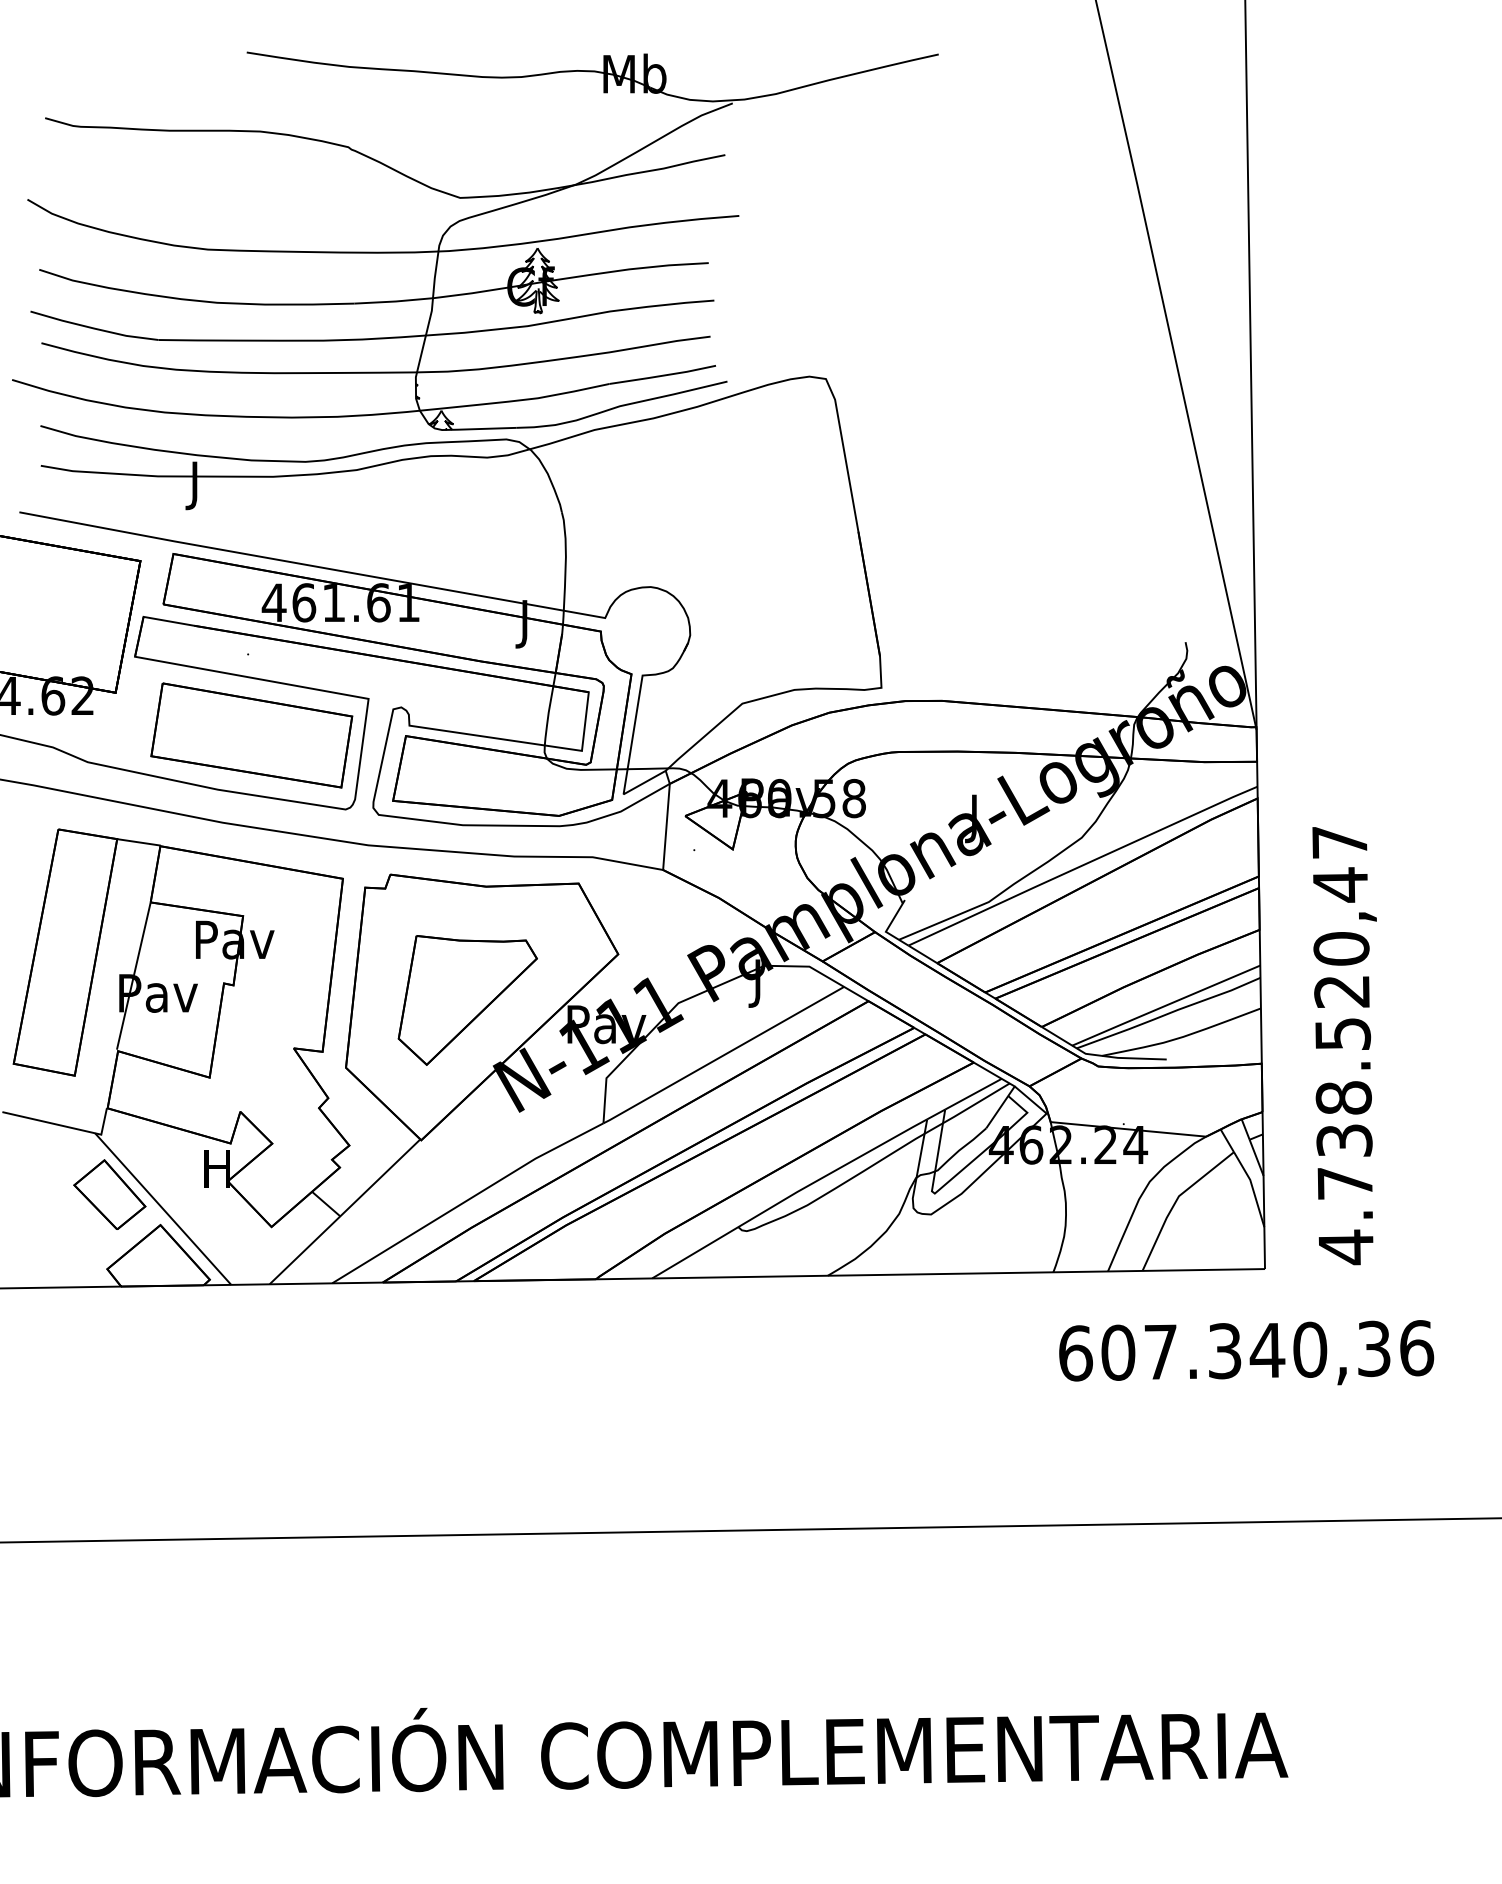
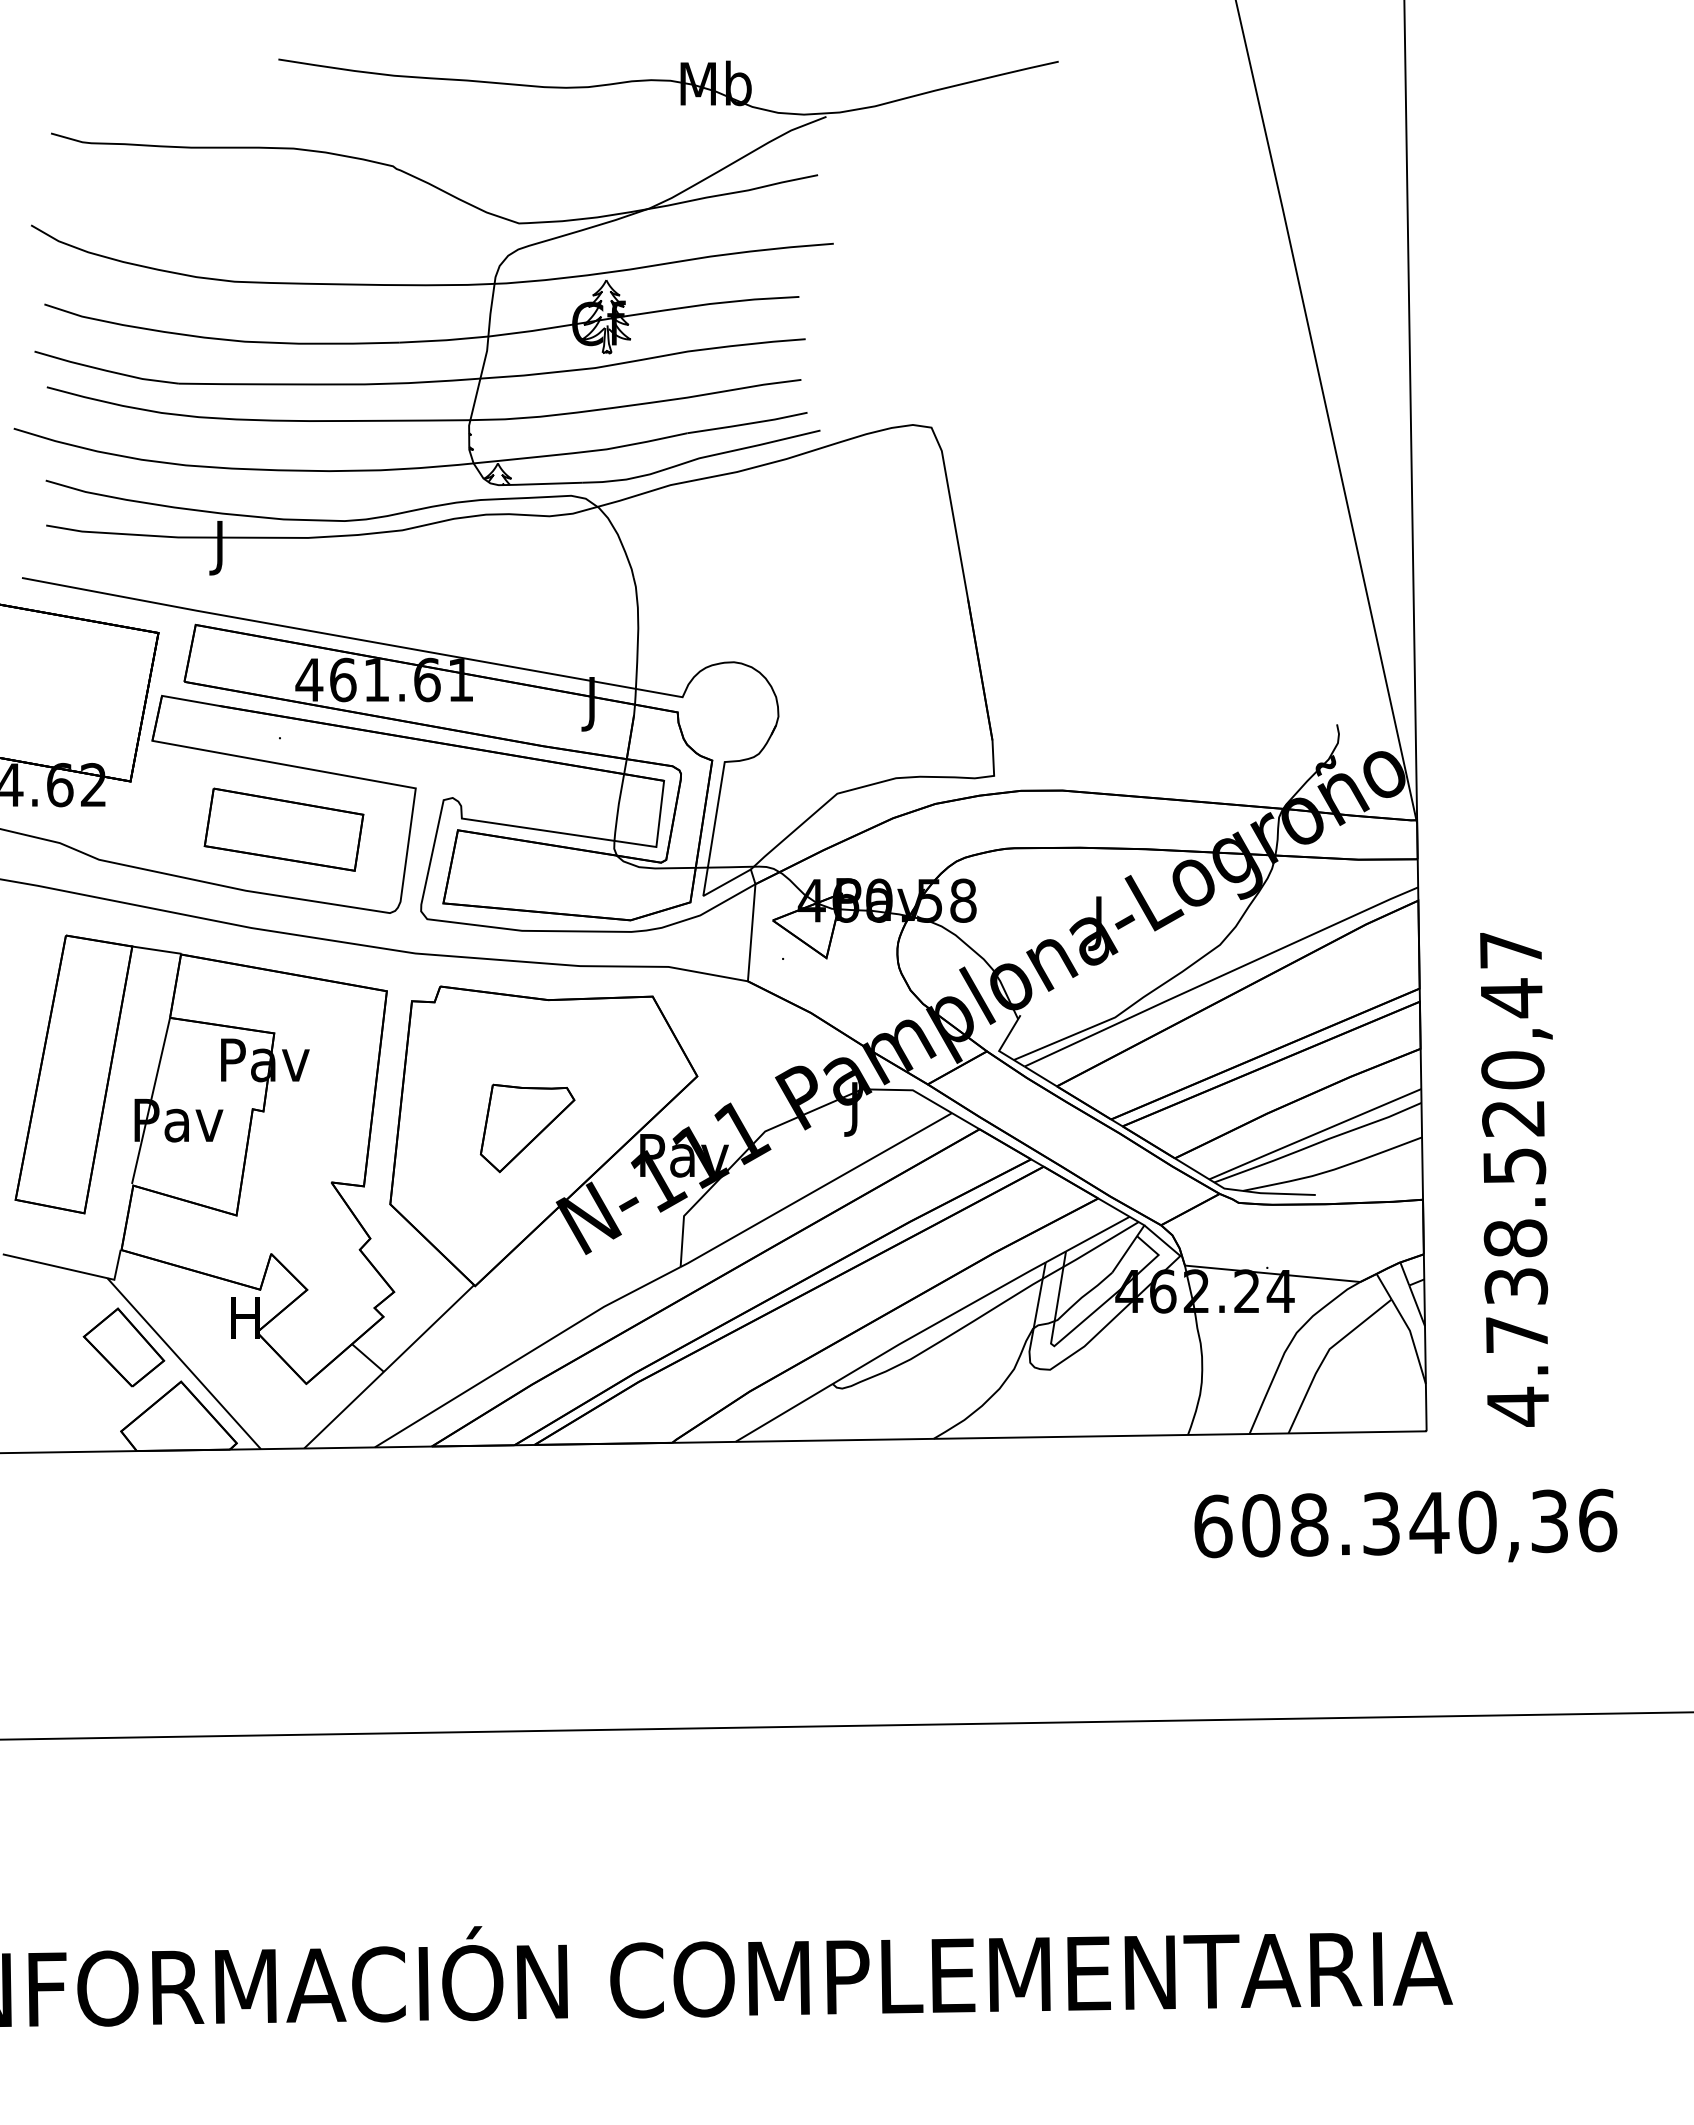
part: (251, 735) -> (283, 829), size x0.7
part: (467, 1000) -> (527, 1128), size x0.6
text: (1161, 1351) -> (1309, 1524), 607.340,36 -> 608.340,36

